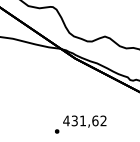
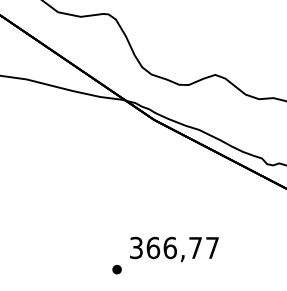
text: (84, 120) -> (173, 247), 431,62 -> 366,77

